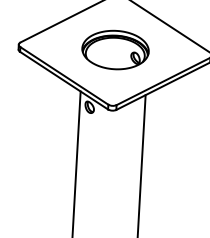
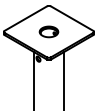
part: (114, 49) -> (48, 31), size x0.6

